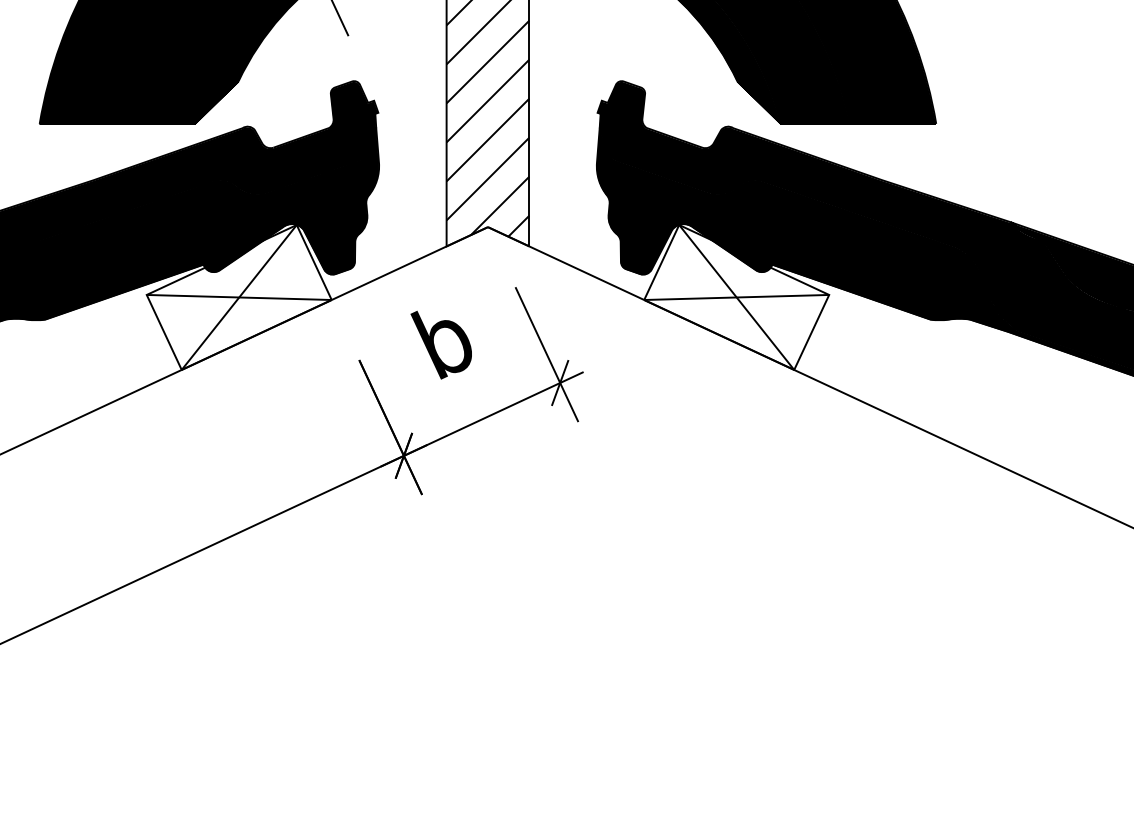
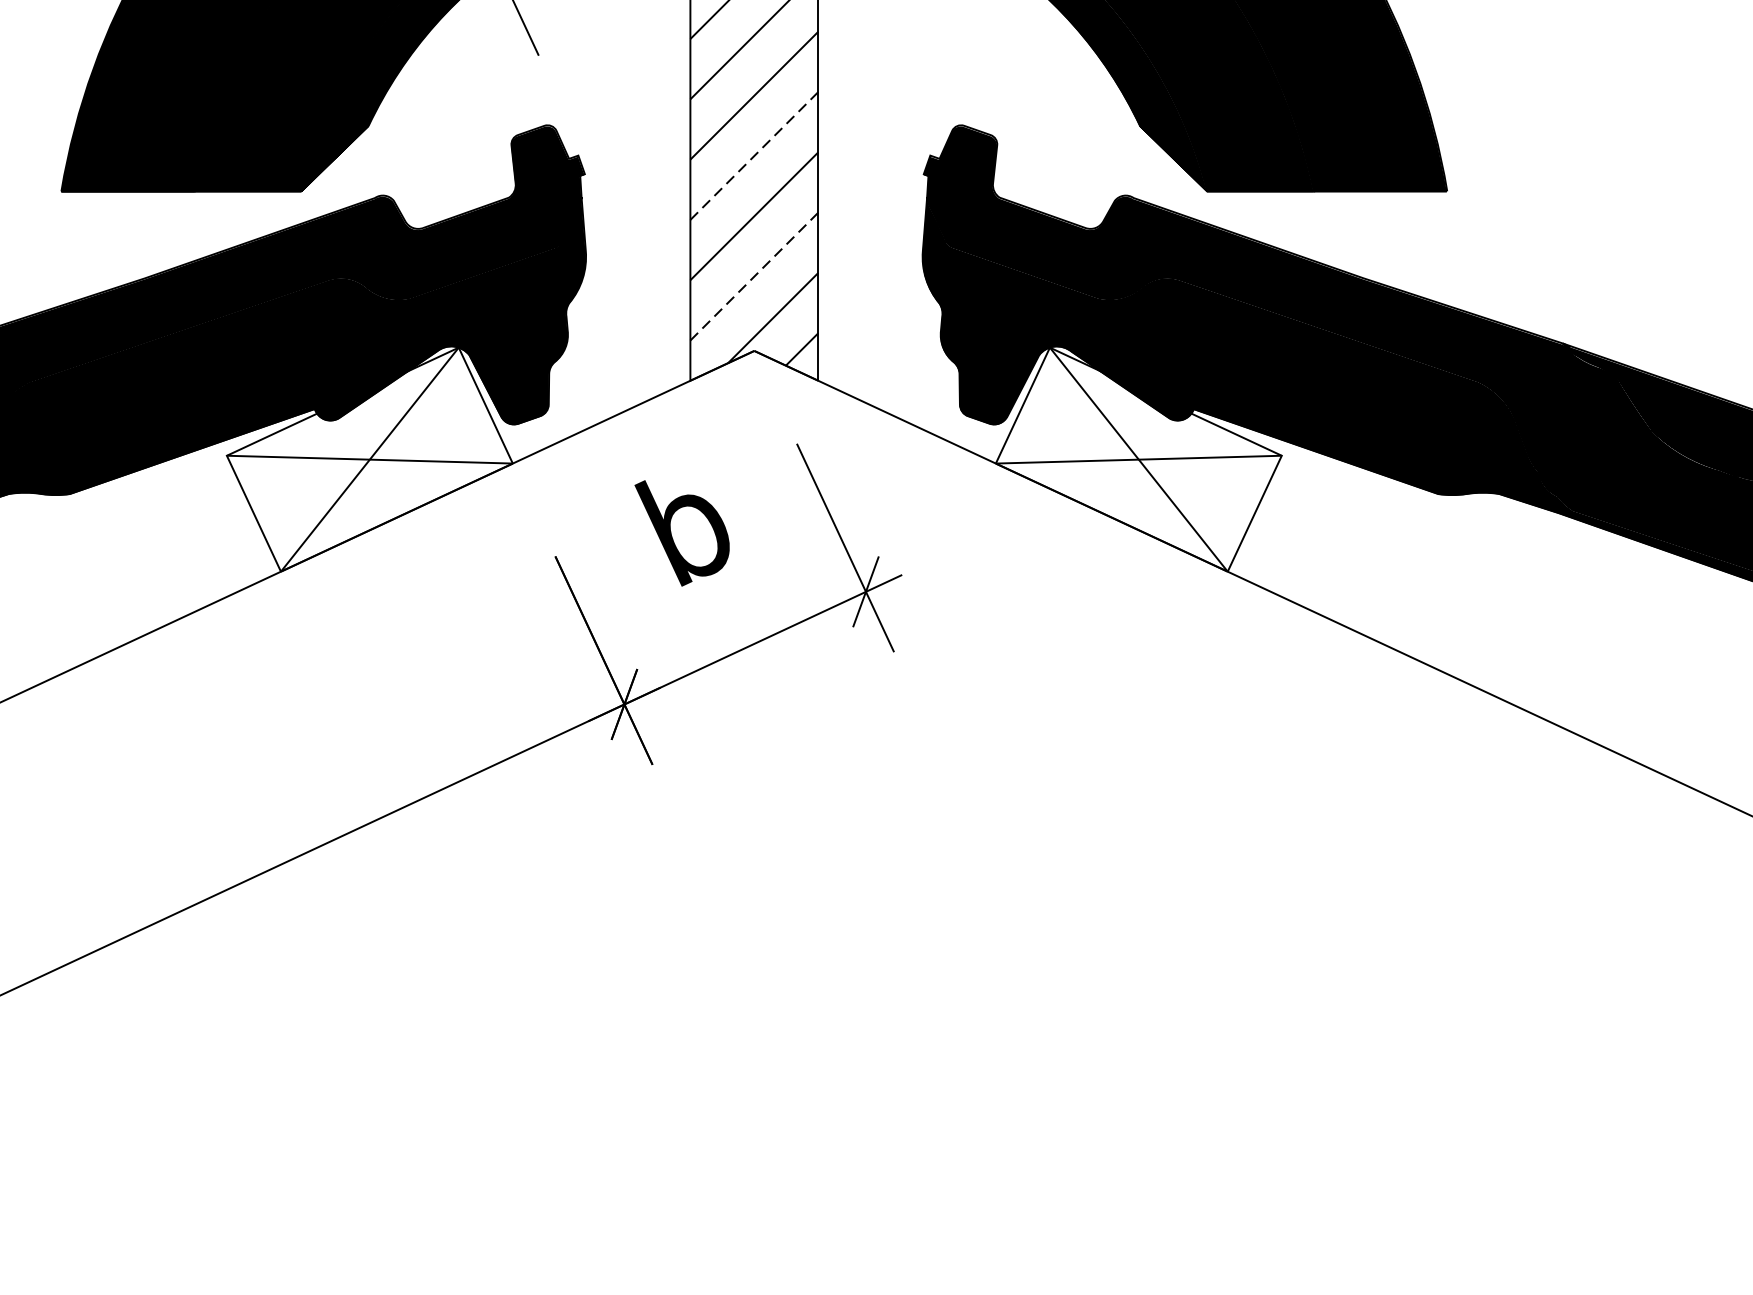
line: (487, 101) -> (753, 156), solid -> dashed
line: (487, 179) -> (753, 277), solid -> dashed

